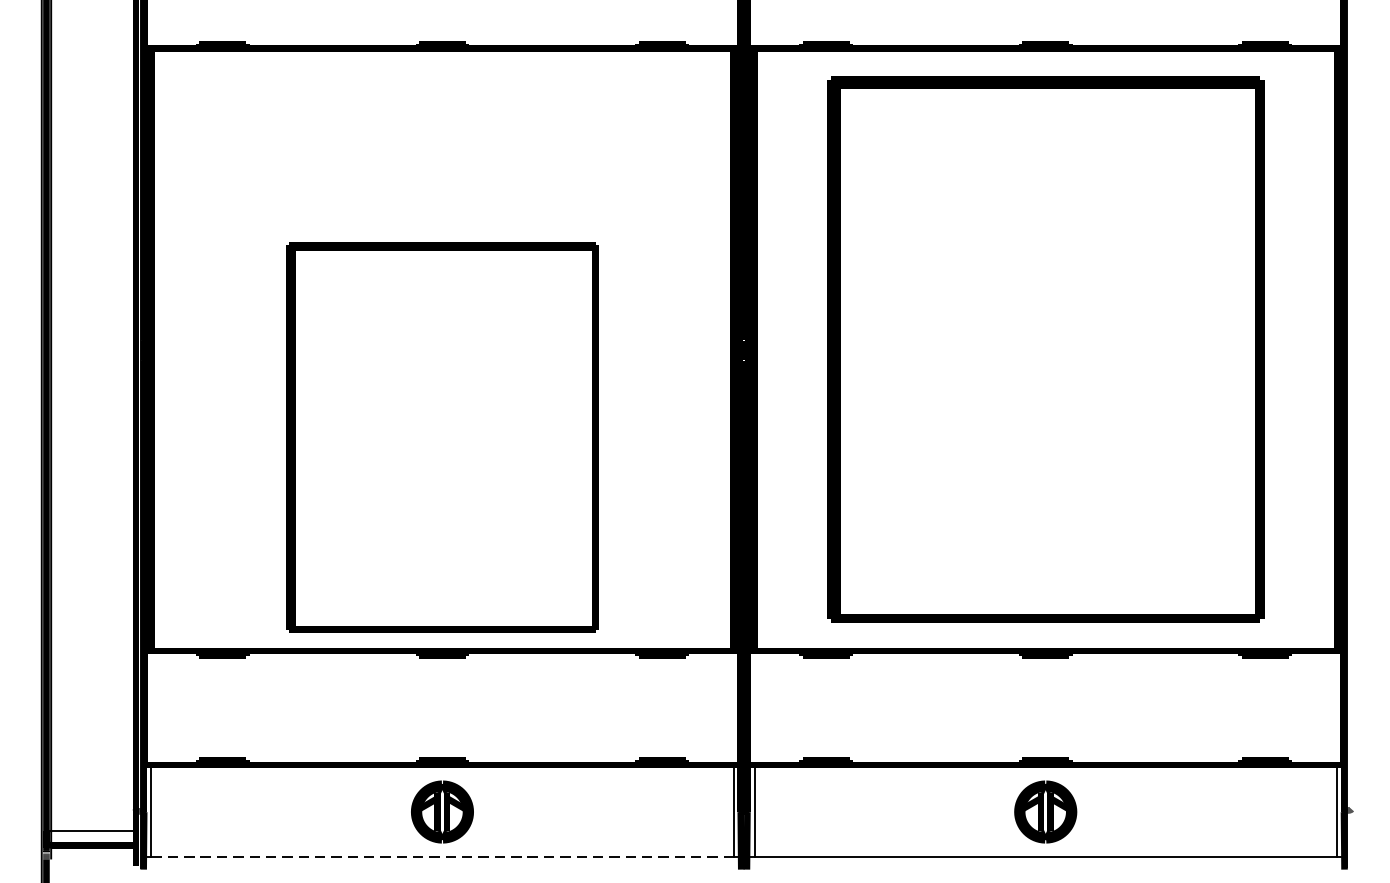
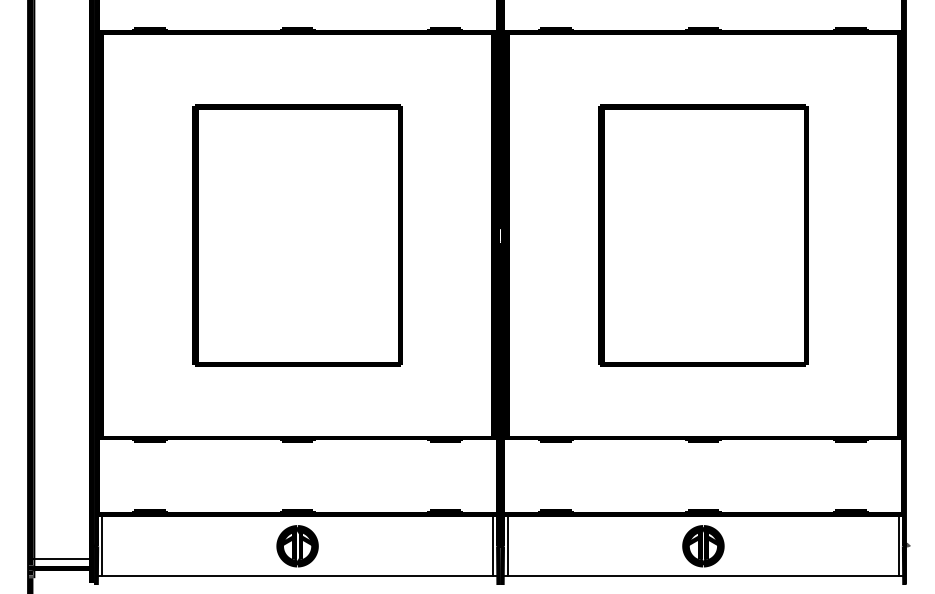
part: (1045, 350) -> (703, 235), size x0.71
part: (442, 437) -> (297, 235), moved
line: (442, 856) -> (297, 576), dashed -> solid

